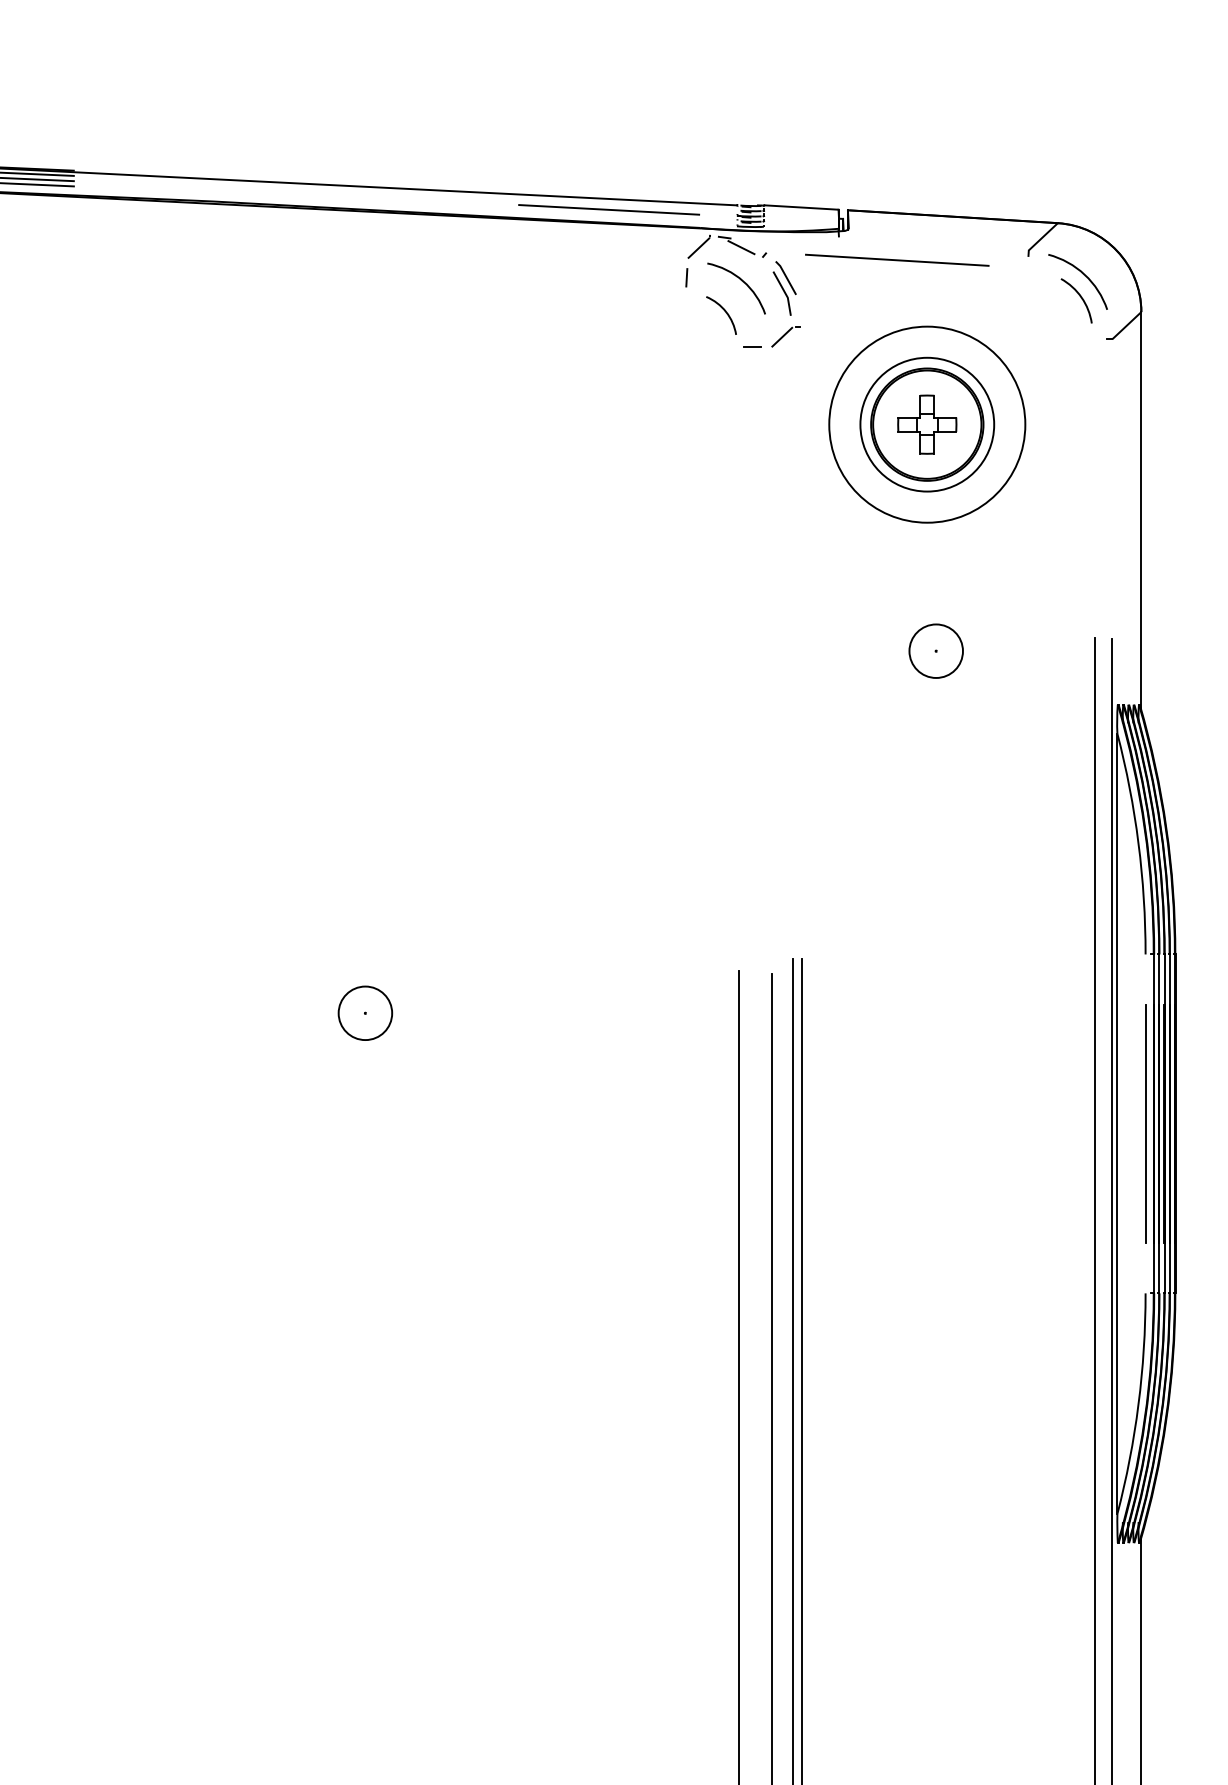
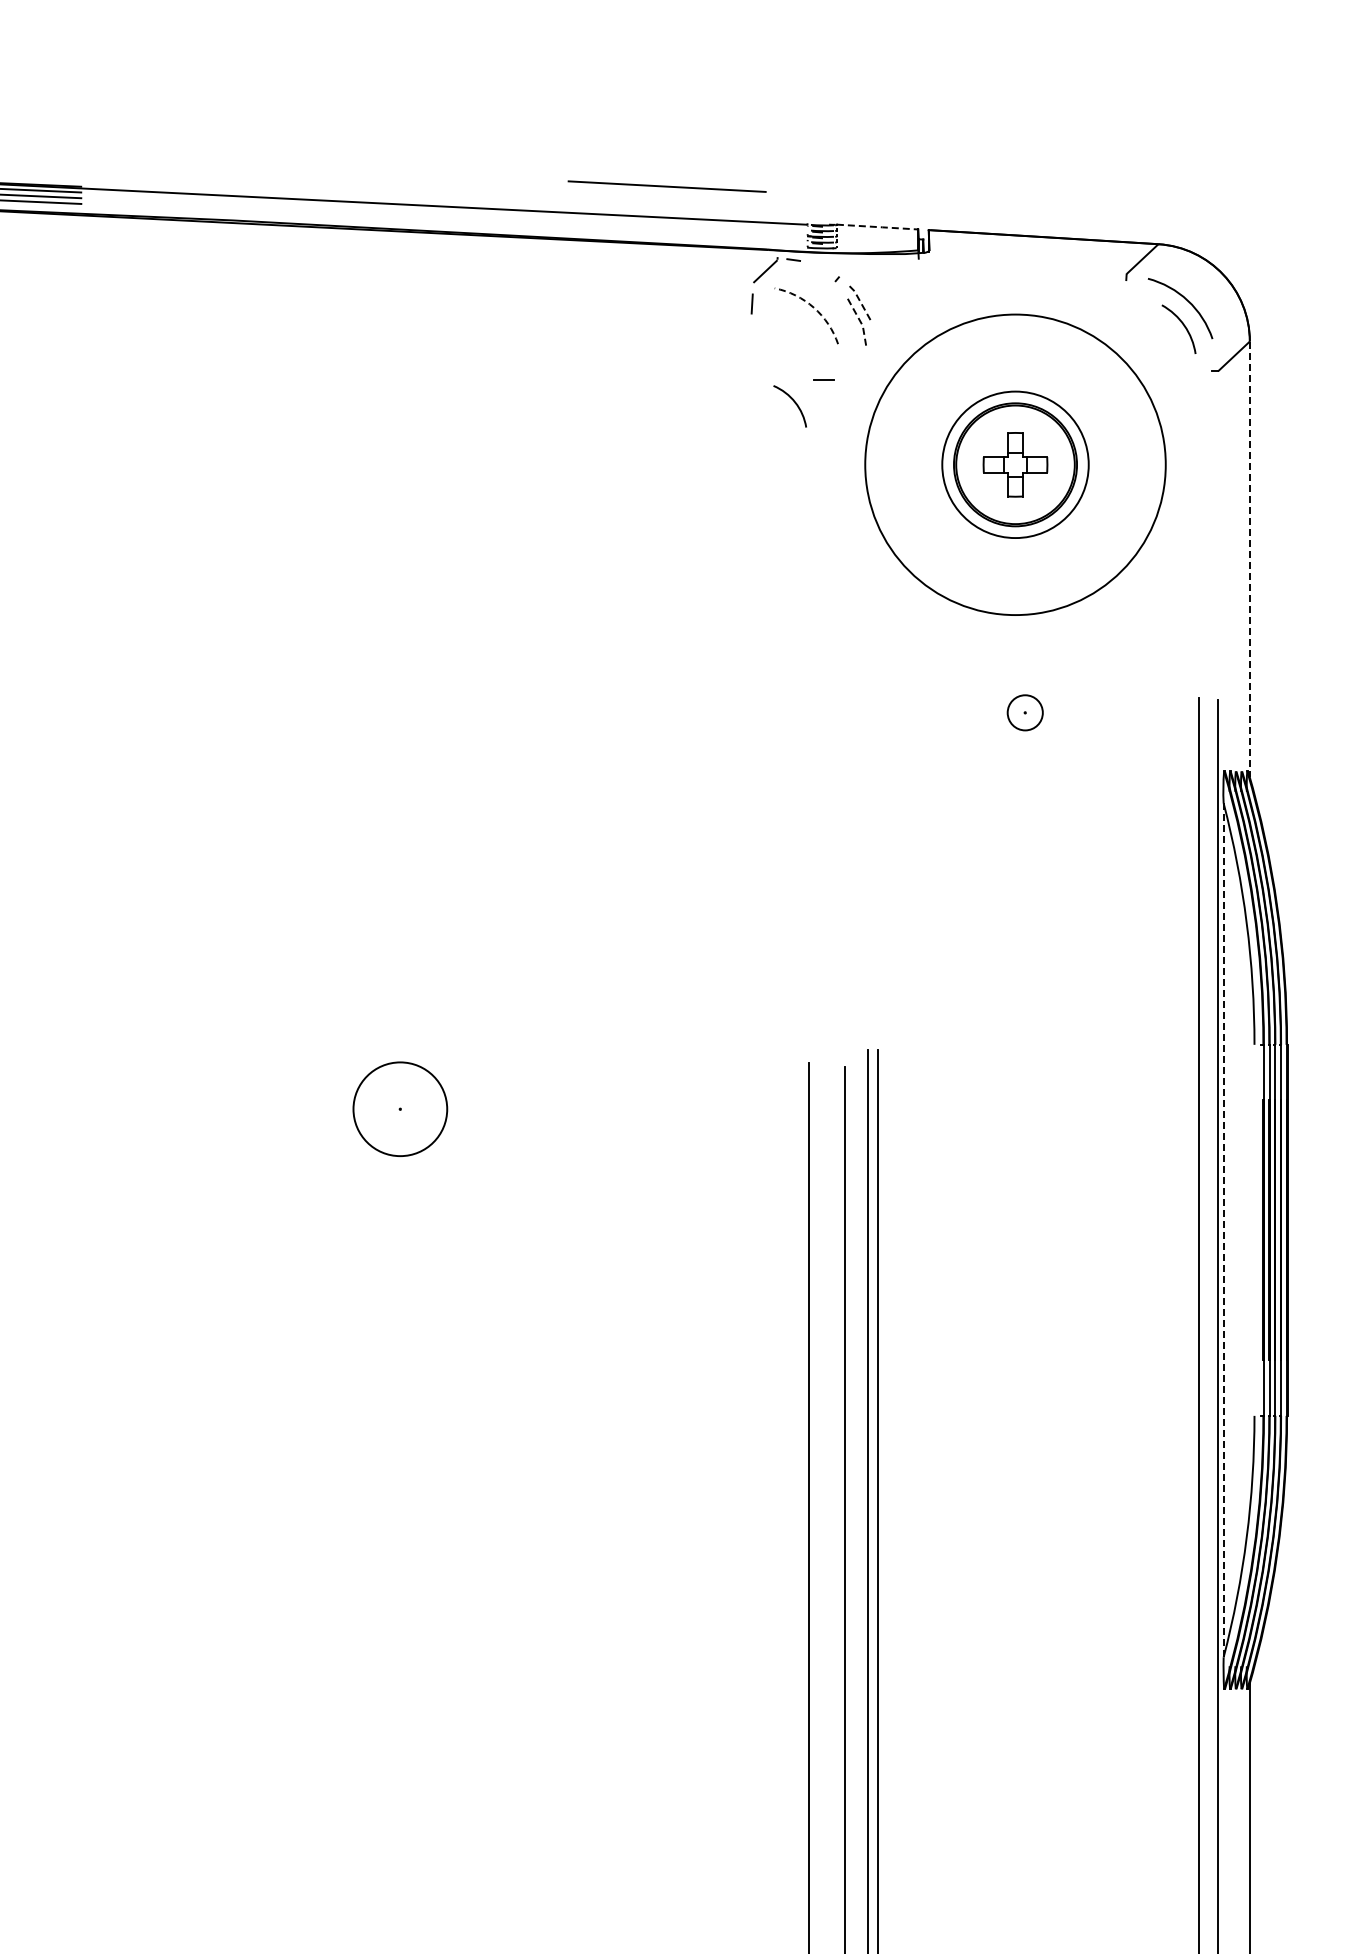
line: (802, 207) -> (878, 227), solid -> dashed
line: (608, 209) -> (666, 186), moved
line: (740, 247) -> (811, 270), removed
line: (897, 259) -> (982, 284), removed
line: (786, 277) -> (861, 303), solid -> dashed
arc: (742, 280) -> (813, 307), solid -> dashed
line: (784, 292) -> (859, 320), solid -> dashed
arc: (725, 312) -> (794, 403), moved
part: (785, 336) -> (860, 368), removed
circle: (927, 424) -> (1015, 464), size x1.4
line: (1141, 511) -> (1249, 559), solid -> dashed
circle: (935, 650) -> (1024, 712), size x0.6
circle: (365, 1012) -> (400, 1108), size x1.6
line: (1117, 1123) -> (1223, 1229), solid -> dashed
line: (1145, 1124) -> (1254, 1230), removed

